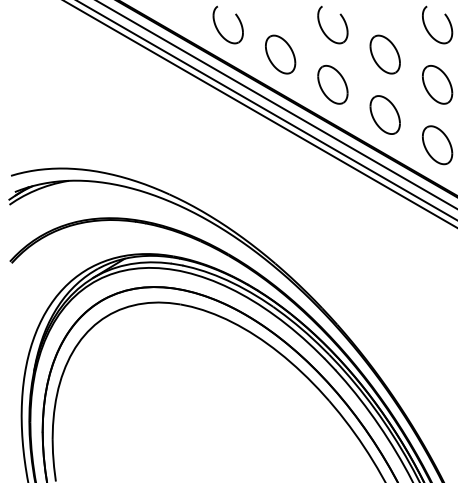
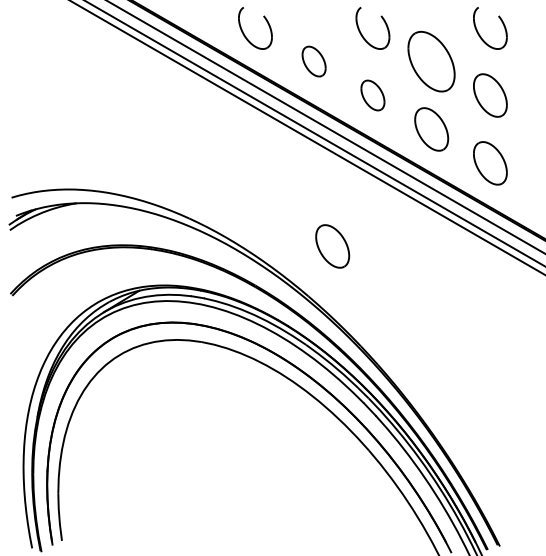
part: (279, 54) -> (313, 61), size x0.7
part: (385, 54) -> (431, 61), size x1.4
part: (332, 84) -> (372, 95), size x0.7
part: (296, 219) -> (332, 246), added

